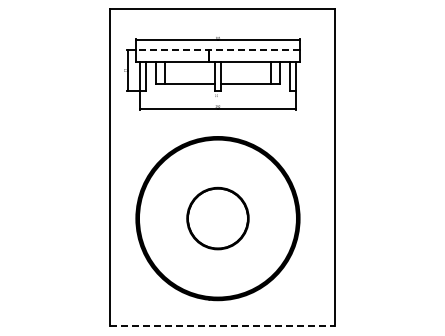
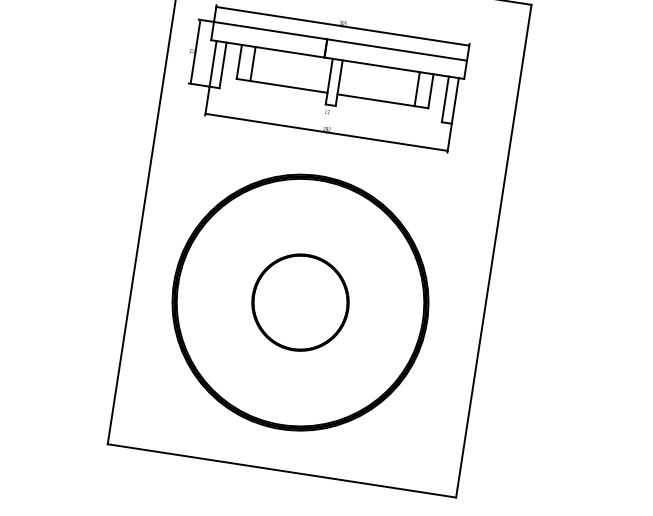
line: (217, 49) -> (339, 40), dashed -> solid
line: (222, 326) -> (281, 470), dashed -> solid

